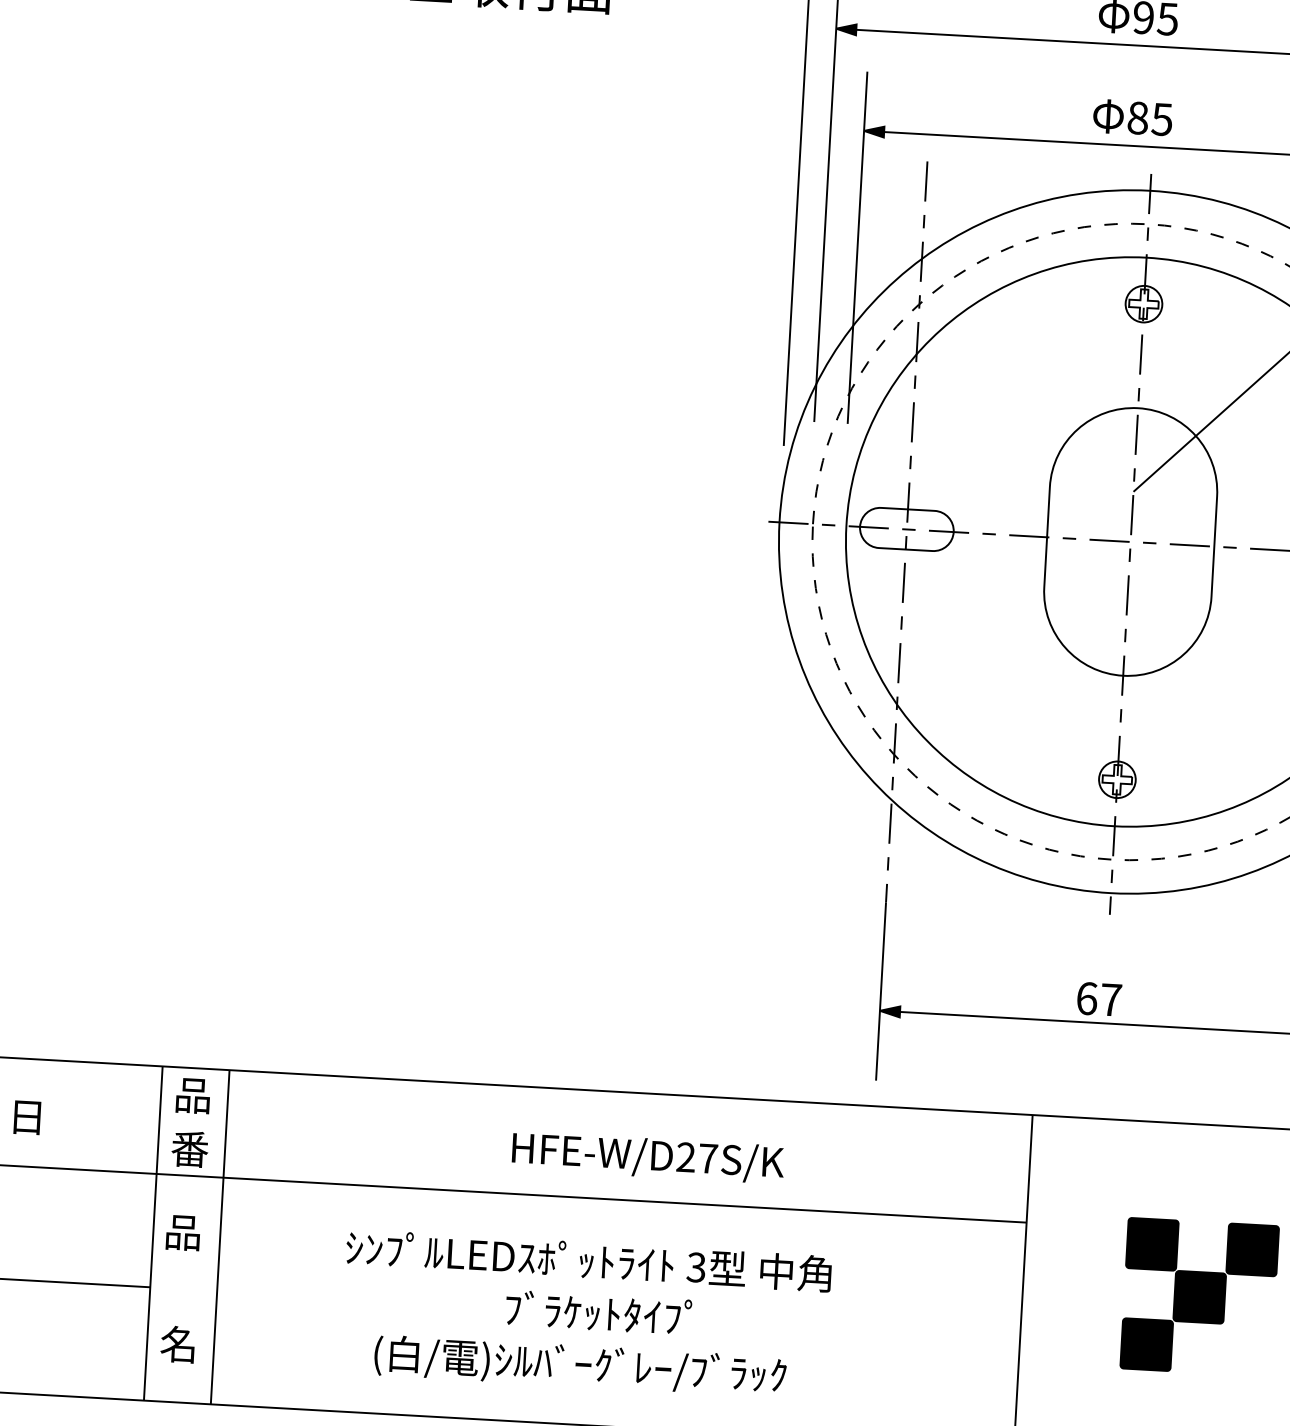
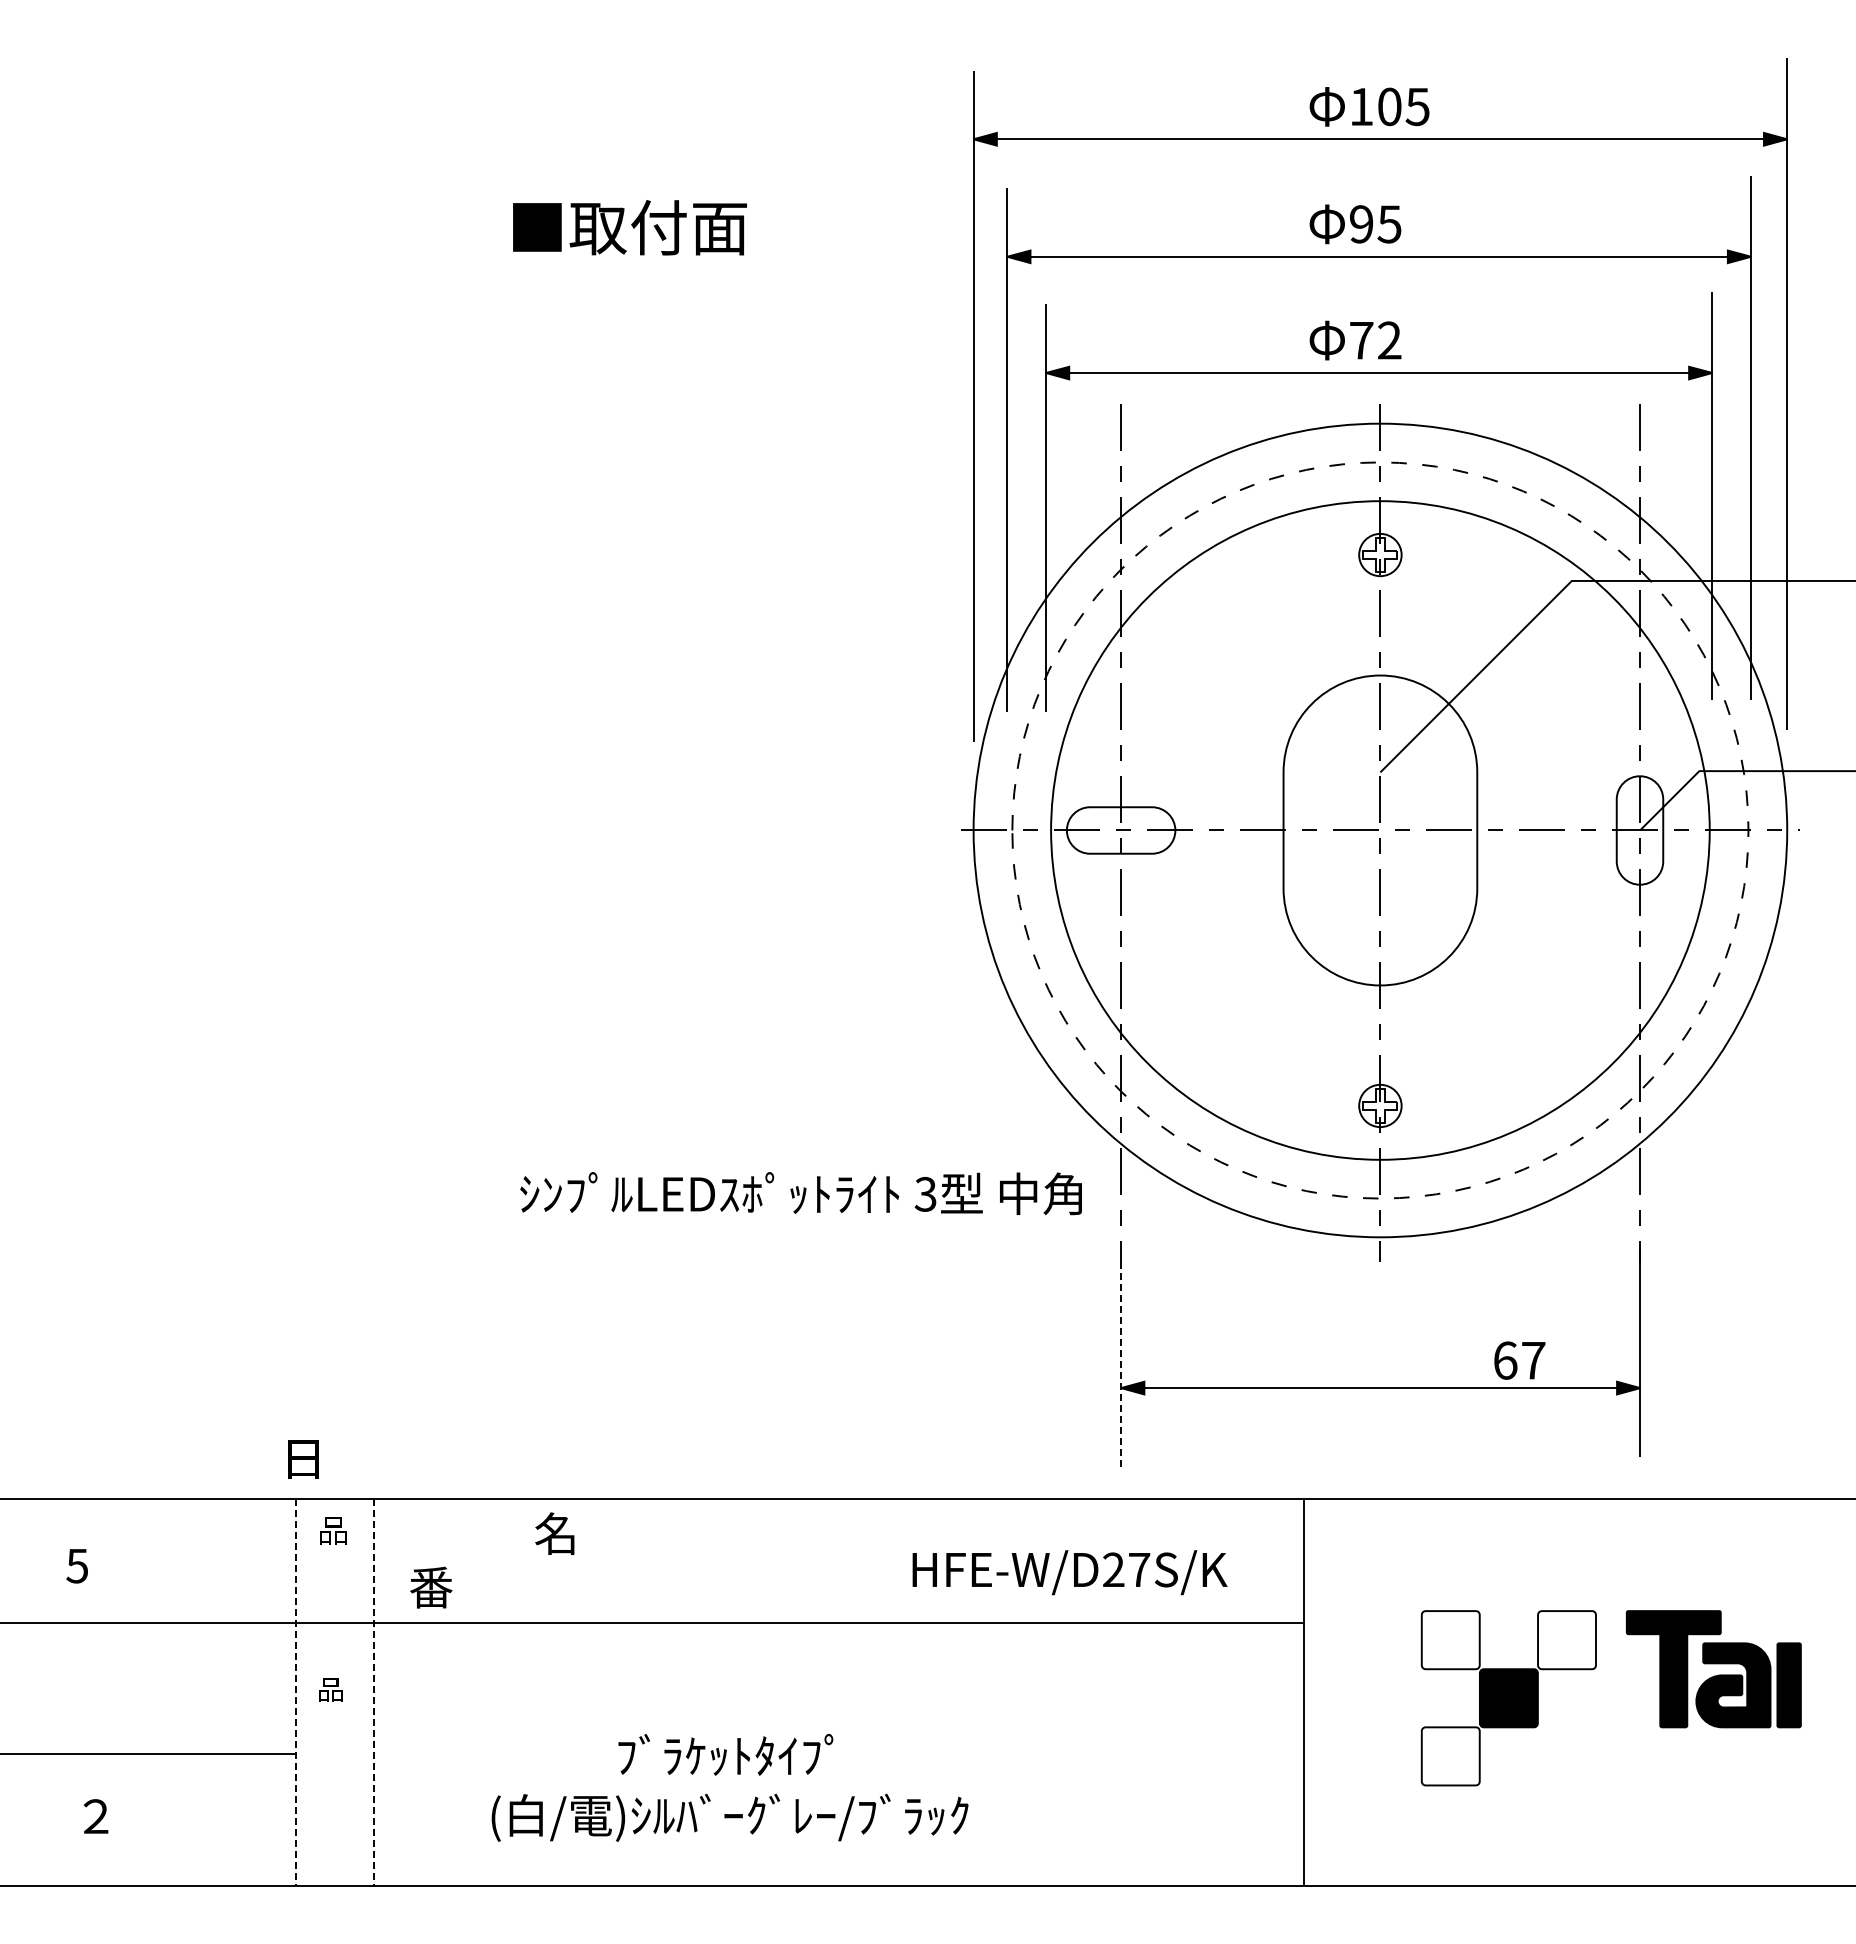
text: (1150, 118) -> (1375, 340), 85 -> 72
line: (881, 992) -> (1121, 1366), solid -> dashed
text: (1099, 999) -> (1519, 1360), moved
part: (193, 1095) -> (333, 1530), size x0.7
text: (27, 1117) -> (303, 1459), moved
part: (190, 1149) -> (431, 1587), moved
text: (647, 1157) -> (1069, 1572), moved
part: (182, 1232) -> (330, 1689), size x0.6
line: (153, 1233) -> (296, 1692), solid -> dashed
line: (219, 1237) -> (373, 1692), solid -> dashed
fill: (1152, 1244) -> (1450, 1640), removed
fill: (1252, 1250) -> (1566, 1640), removed
text: (588, 1260) -> (800, 1193), moved
text: (598, 1312) -> (725, 1754), moved
part: (177, 1344) -> (554, 1533), moved
fill: (1146, 1344) -> (1450, 1756), removed
text: (579, 1365) -> (729, 1817), moved

